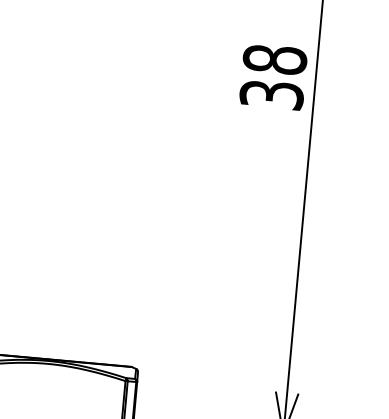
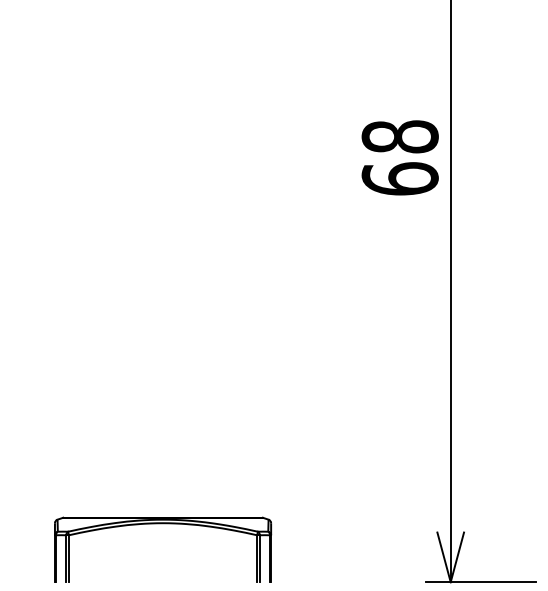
text: (271, 94) -> (399, 178), 38 -> 68

